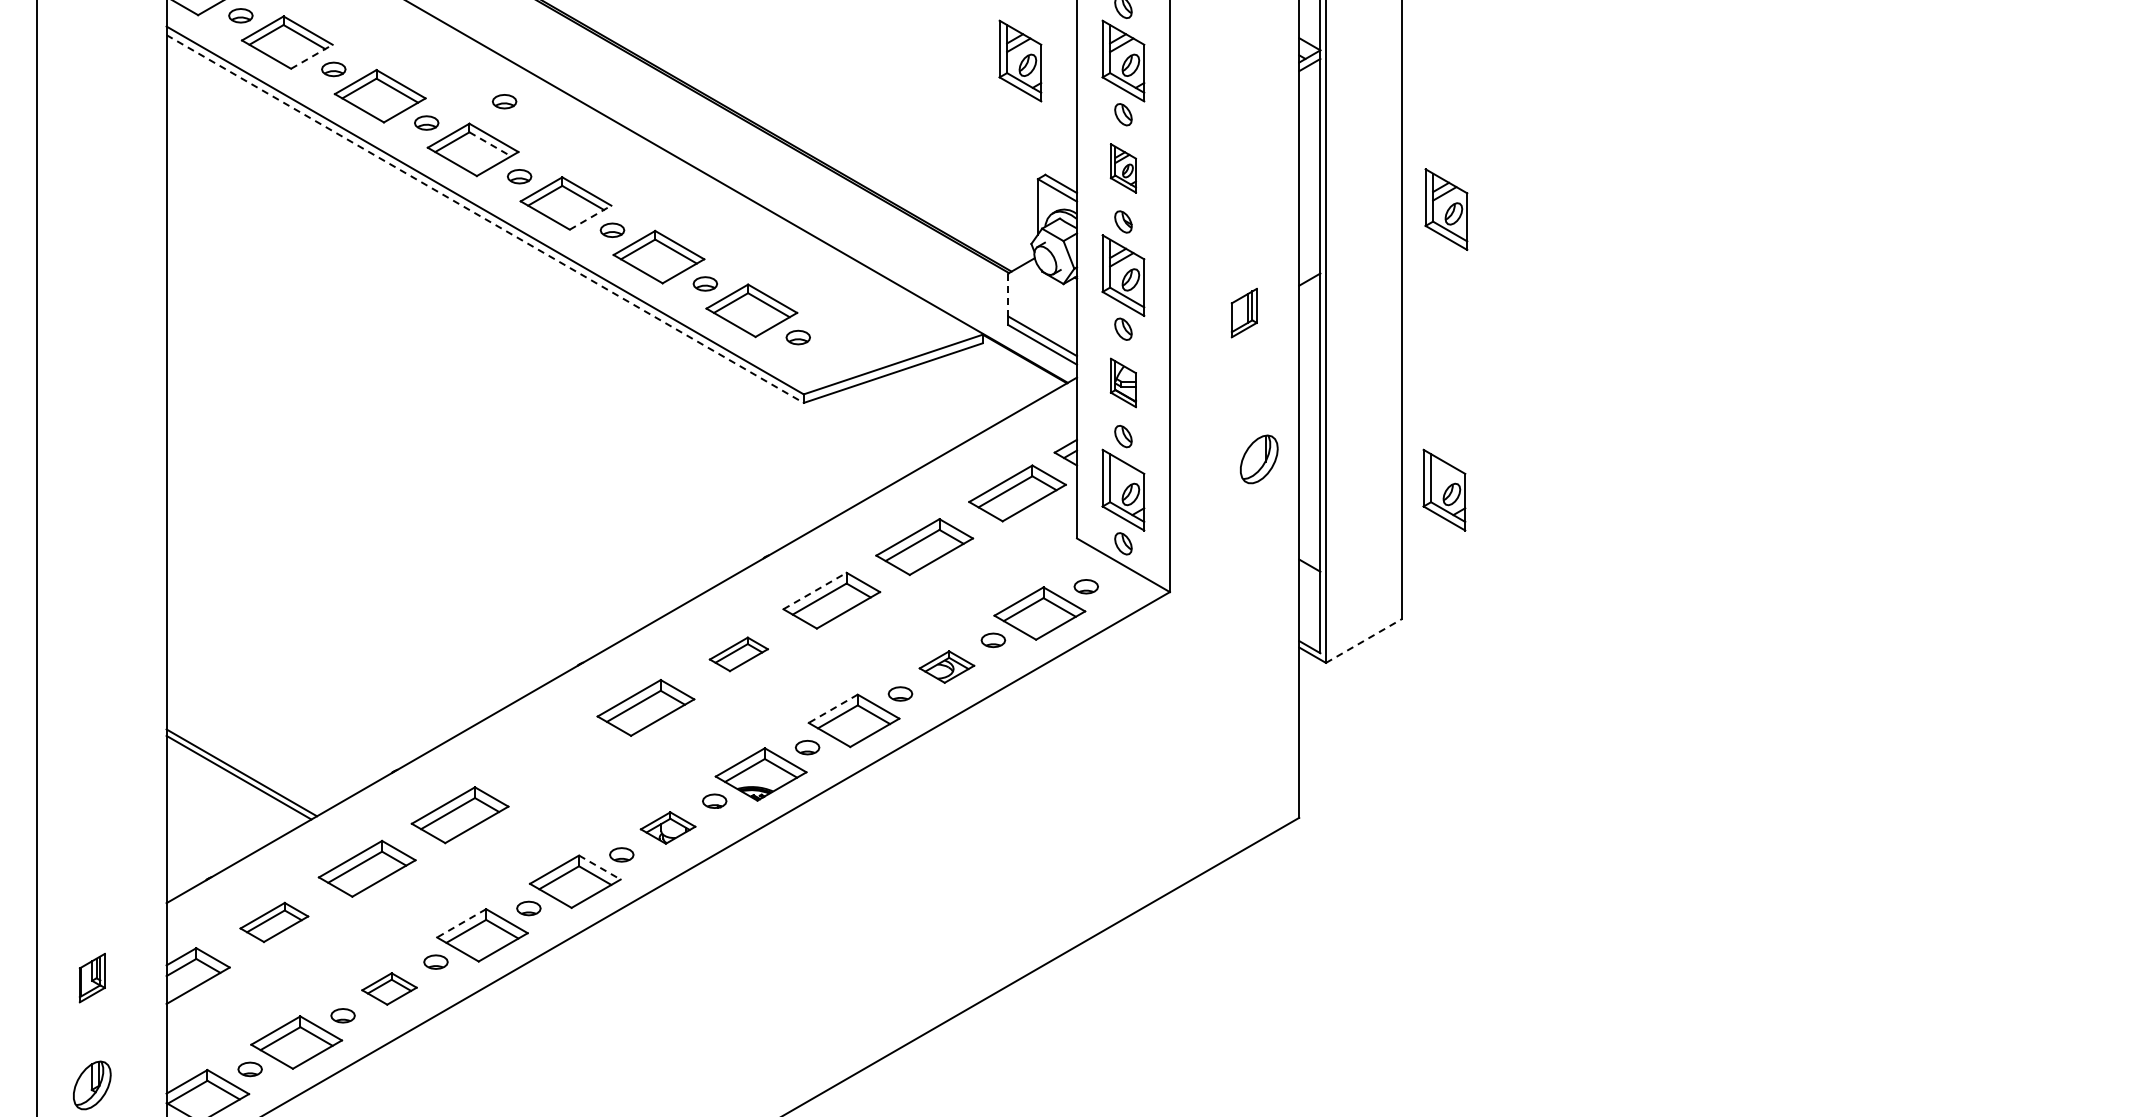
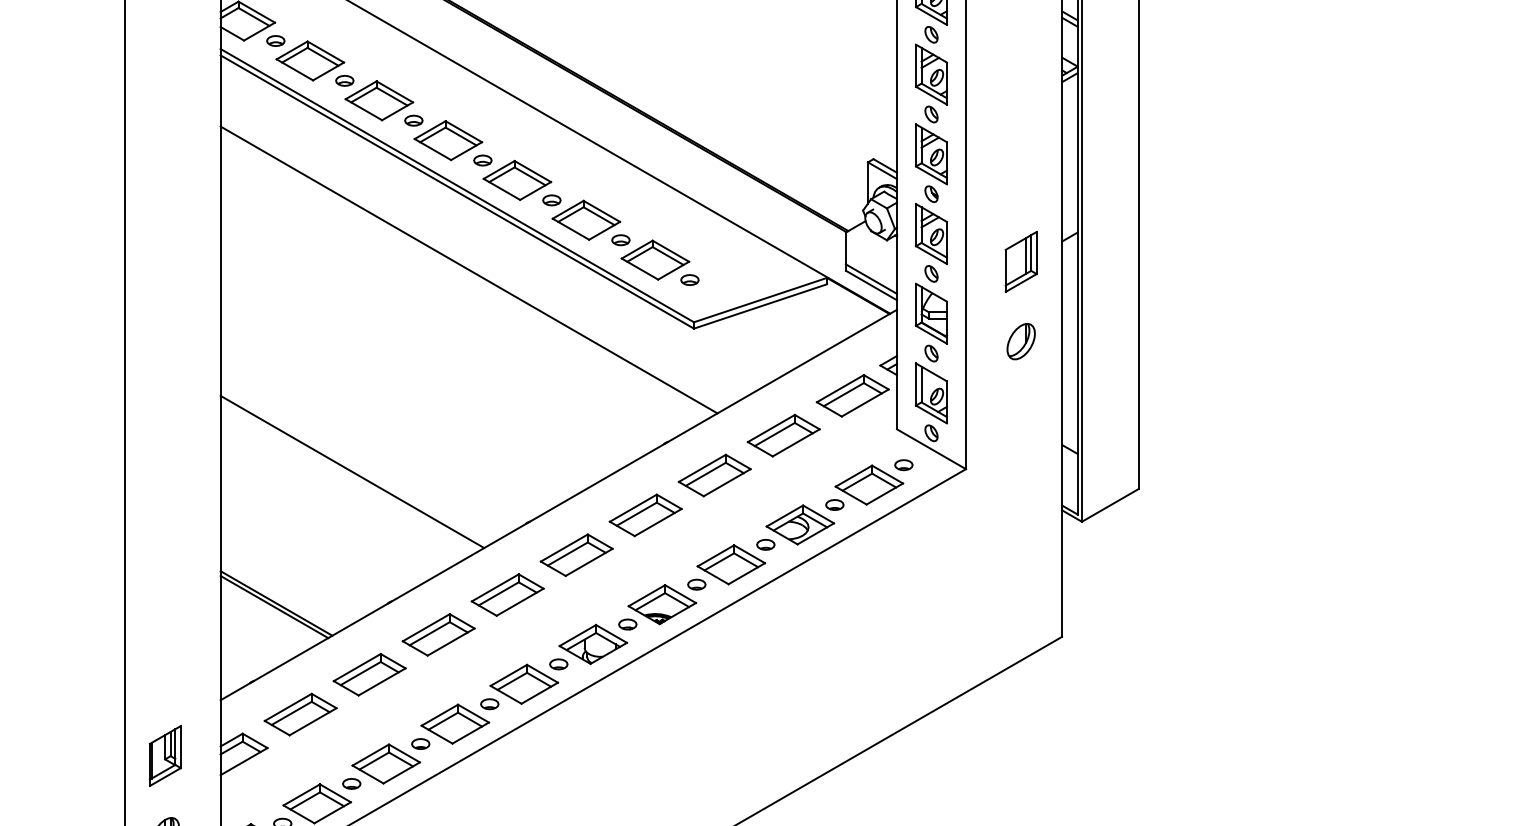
line: (312, 56) -> (329, 71), dashed -> solid
part: (1020, 60) -> (855, 74), removed
part: (504, 101) -> (471, 104), removed
line: (490, 144) -> (461, 136), dashed -> solid
part: (1123, 168) -> (931, 154), size x1.67
part: (1446, 209) -> (1171, 184), removed
line: (591, 217) -> (536, 190), dashed -> solid
line: (485, 219) -> (457, 192), dashed -> solid
line: (1008, 295) -> (846, 248), dashed -> solid
part: (1244, 312) -> (1021, 261), size x1.67
line: (500, 323) -> (468, 269), added
part: (1123, 382) -> (931, 313), size x1.67
part: (1259, 459) -> (1021, 341), moved
part: (1444, 489) -> (1169, 392), removed
line: (815, 590) -> (702, 467), dashed -> solid
line: (343, 595) -> (352, 471), added
line: (1364, 640) -> (1110, 505), dashed -> solid
part: (738, 654) -> (645, 515), size x1.67
part: (946, 666) -> (800, 524), size x1.67
line: (832, 709) -> (715, 556), dashed -> solid
part: (552, 761) -> (507, 595), added
part: (667, 827) -> (592, 644), size x1.67
line: (600, 867) -> (542, 673), dashed -> solid
part: (274, 922) -> (300, 714), size x1.43
line: (461, 923) -> (439, 715), dashed -> solid
part: (92, 977) -> (165, 755), size x1.67
part: (389, 988) -> (386, 763), size x1.67

